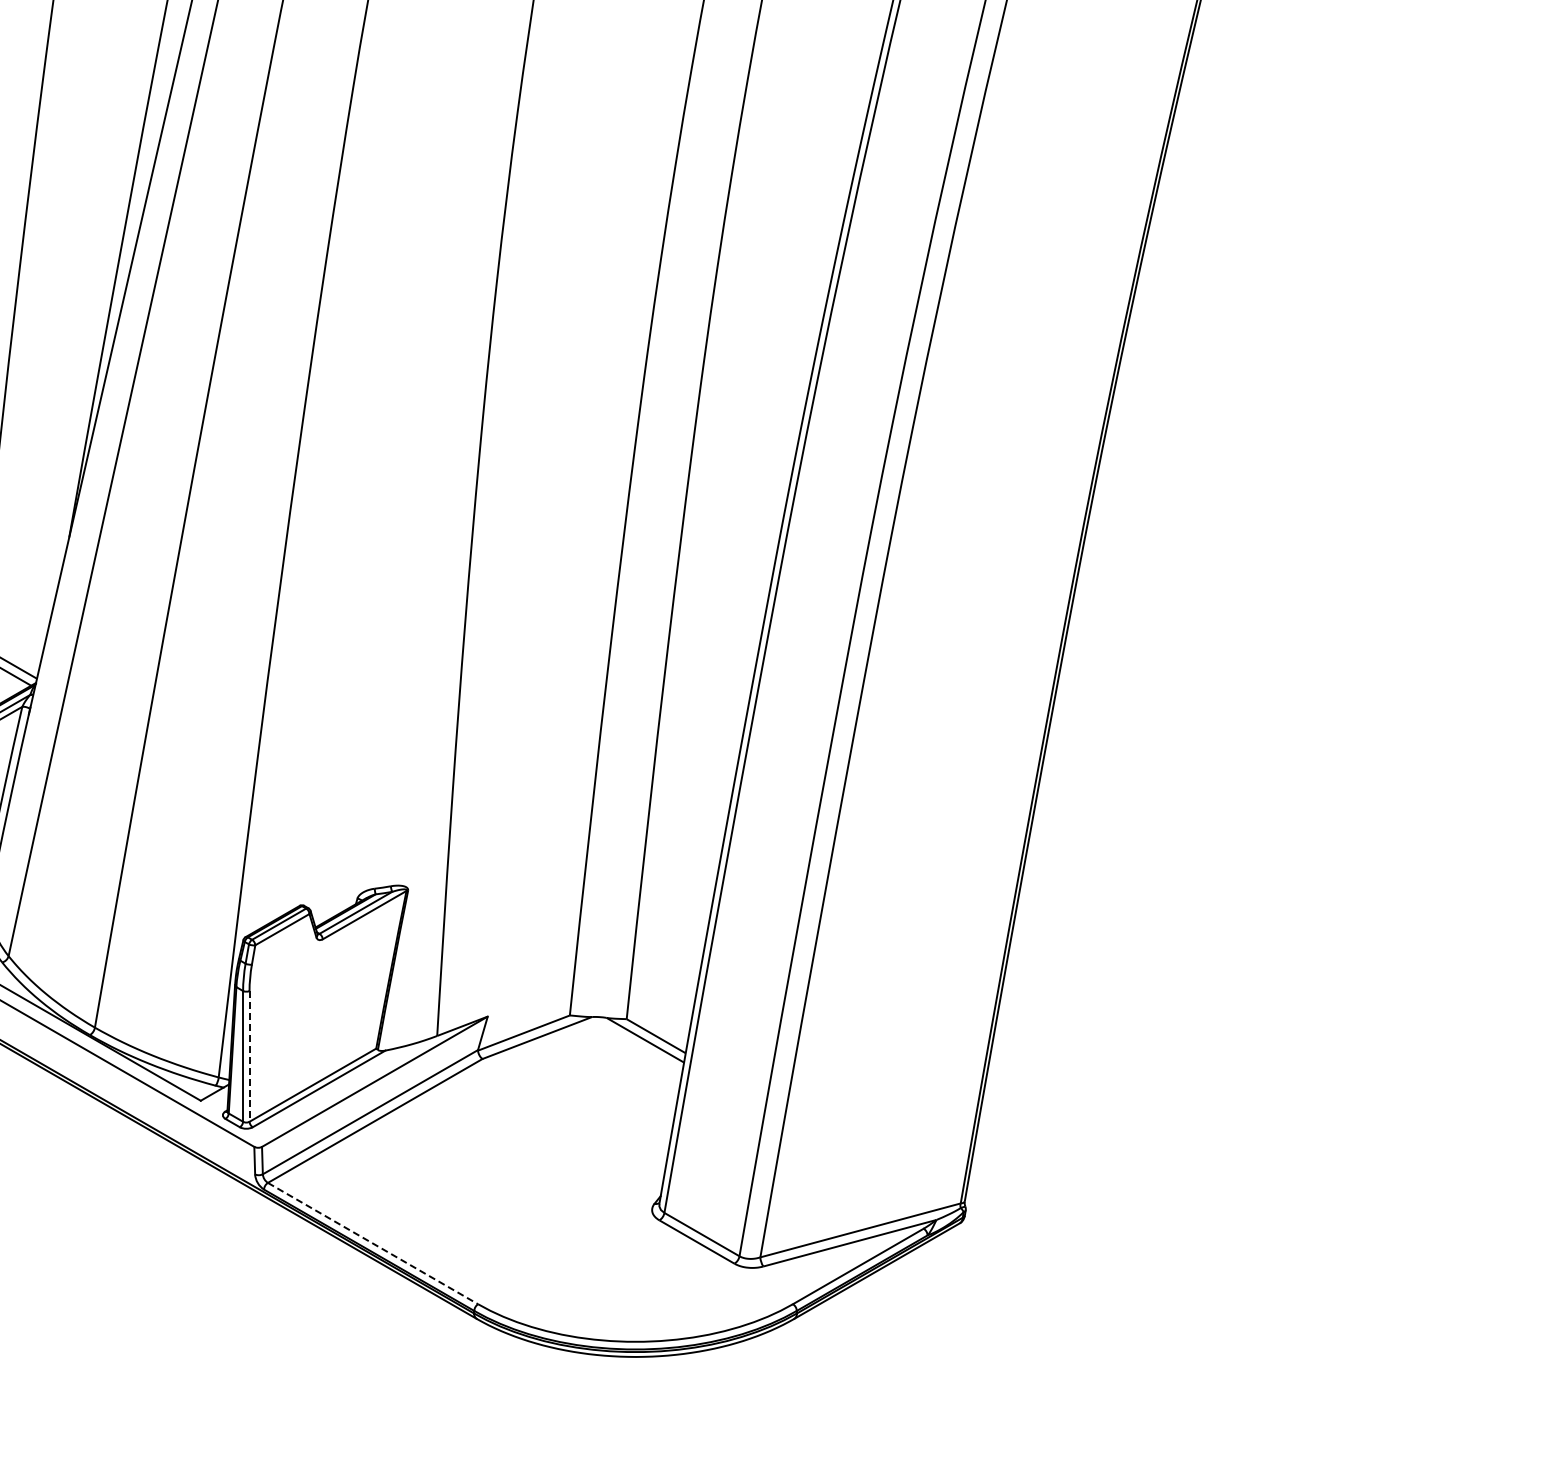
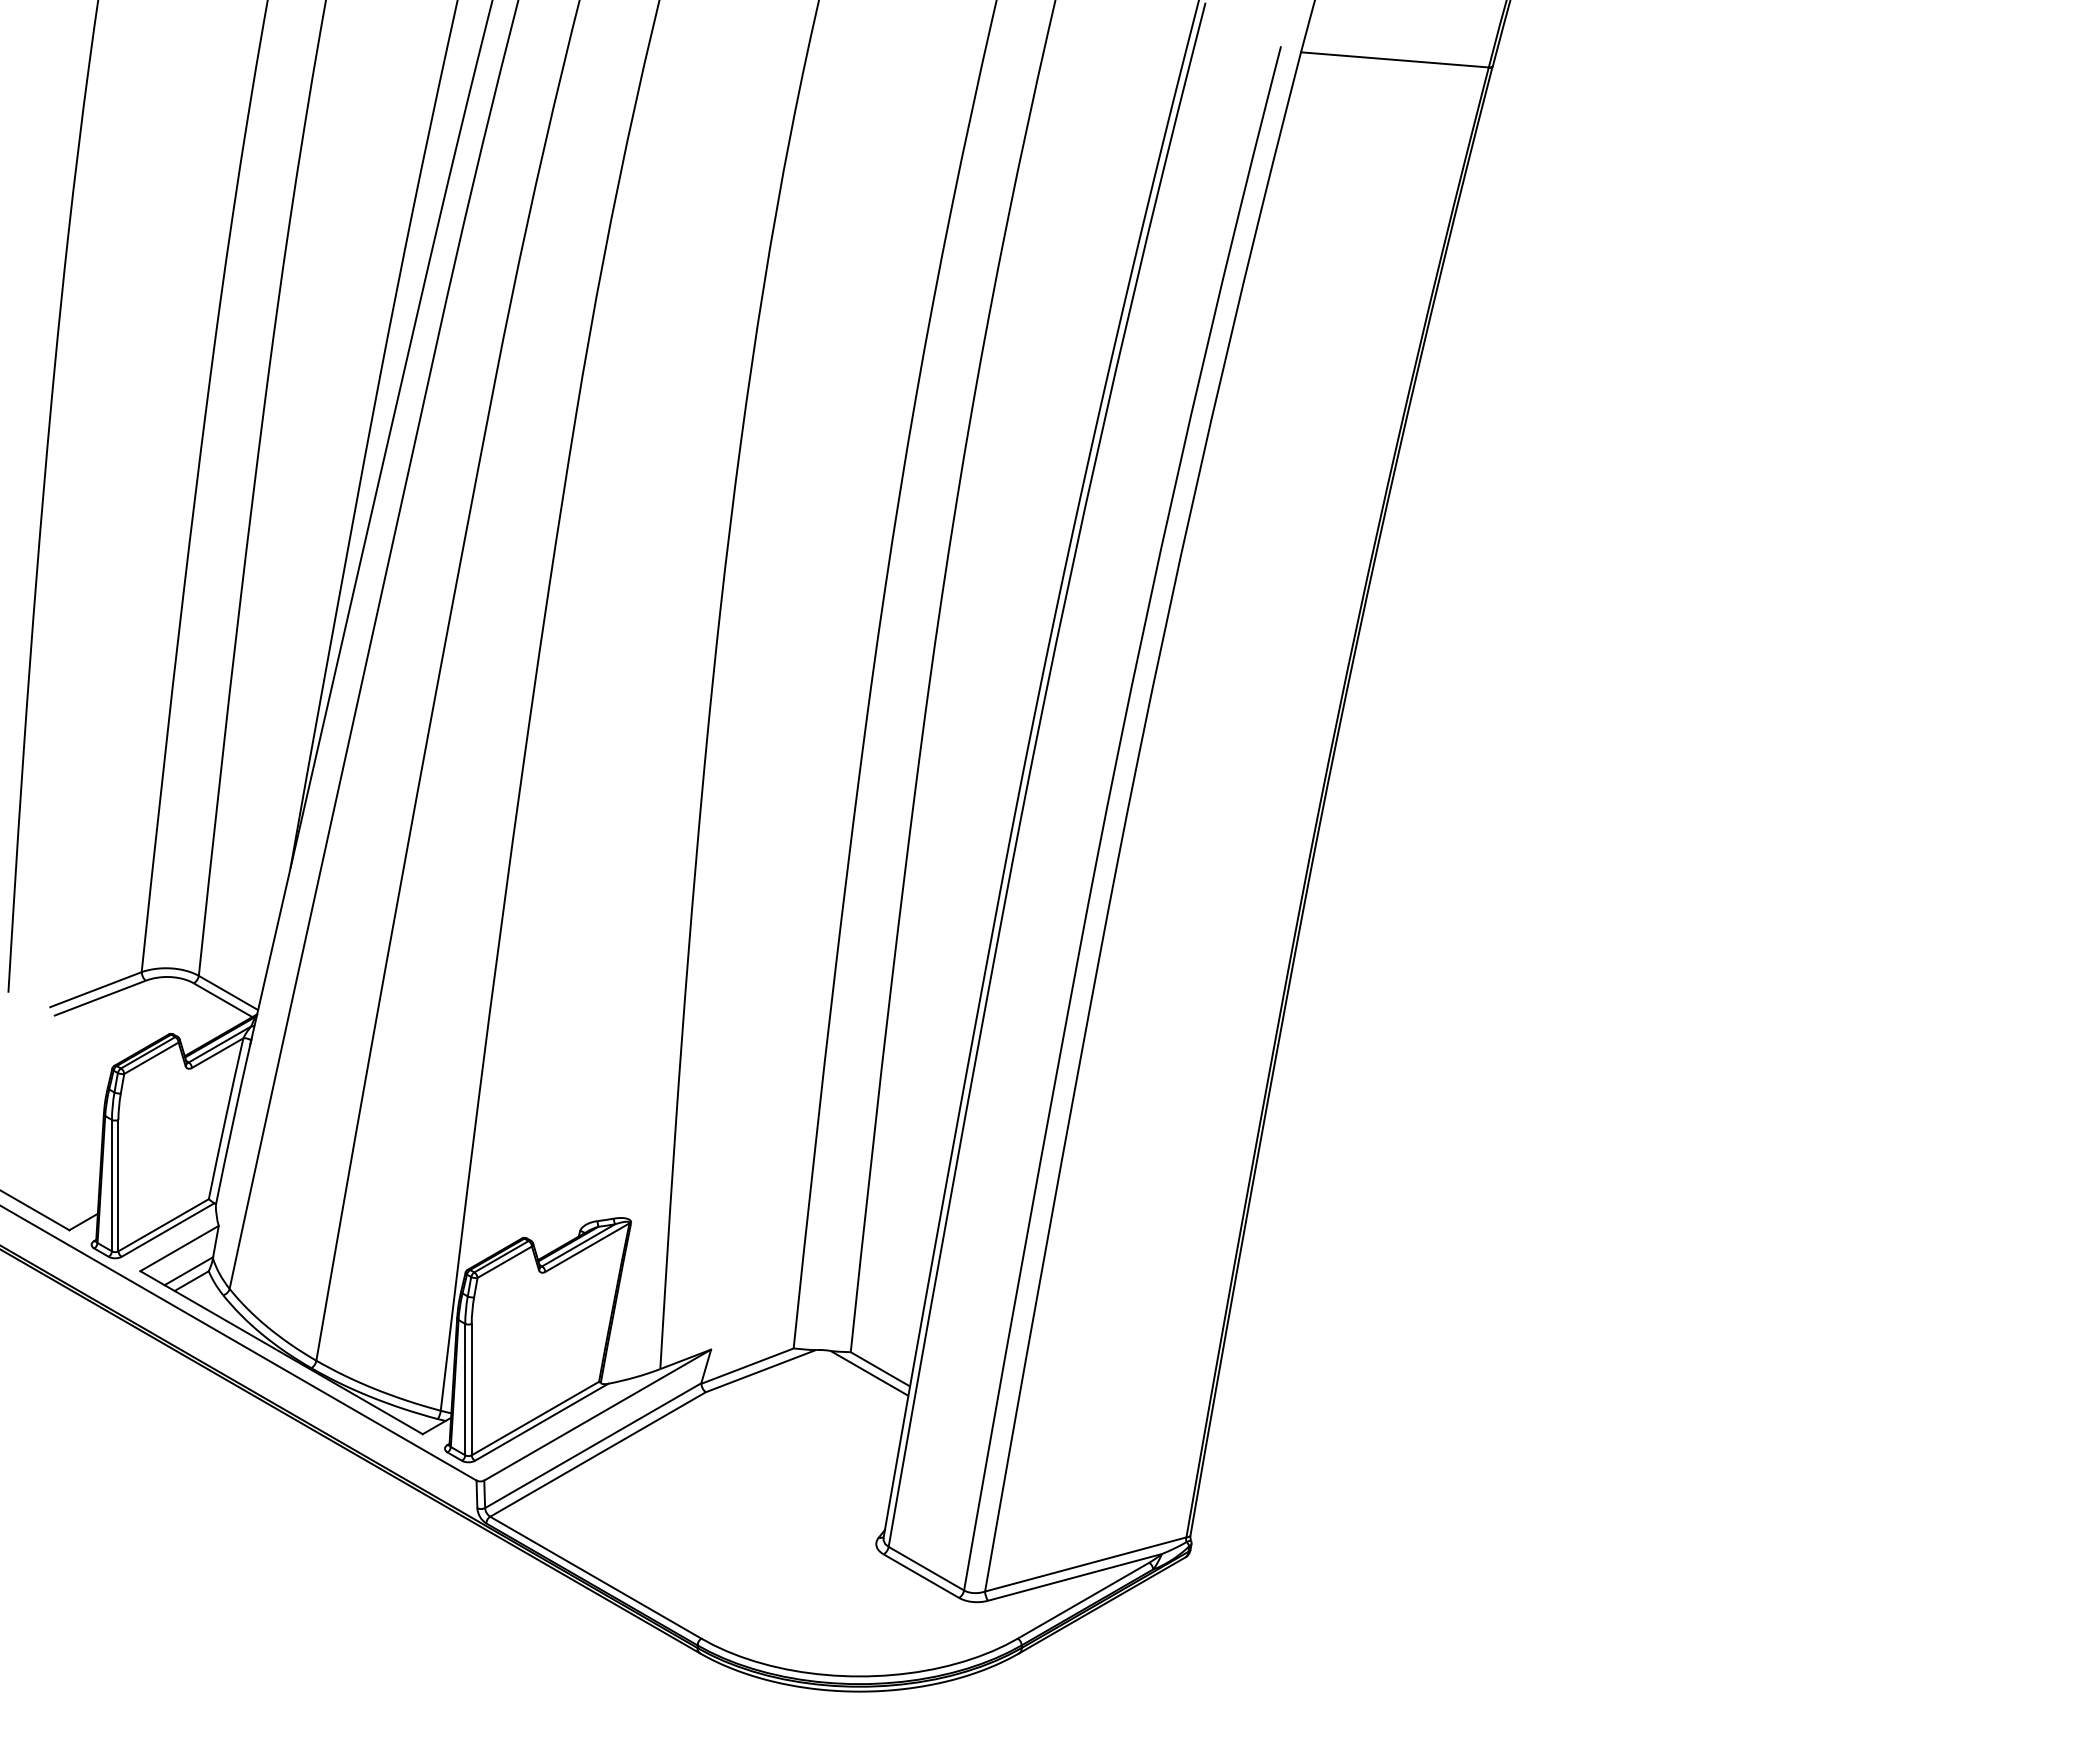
line: (249, 1056) -> (471, 1389), dashed -> solid
line: (372, 1243) -> (595, 1577), dashed -> solid

